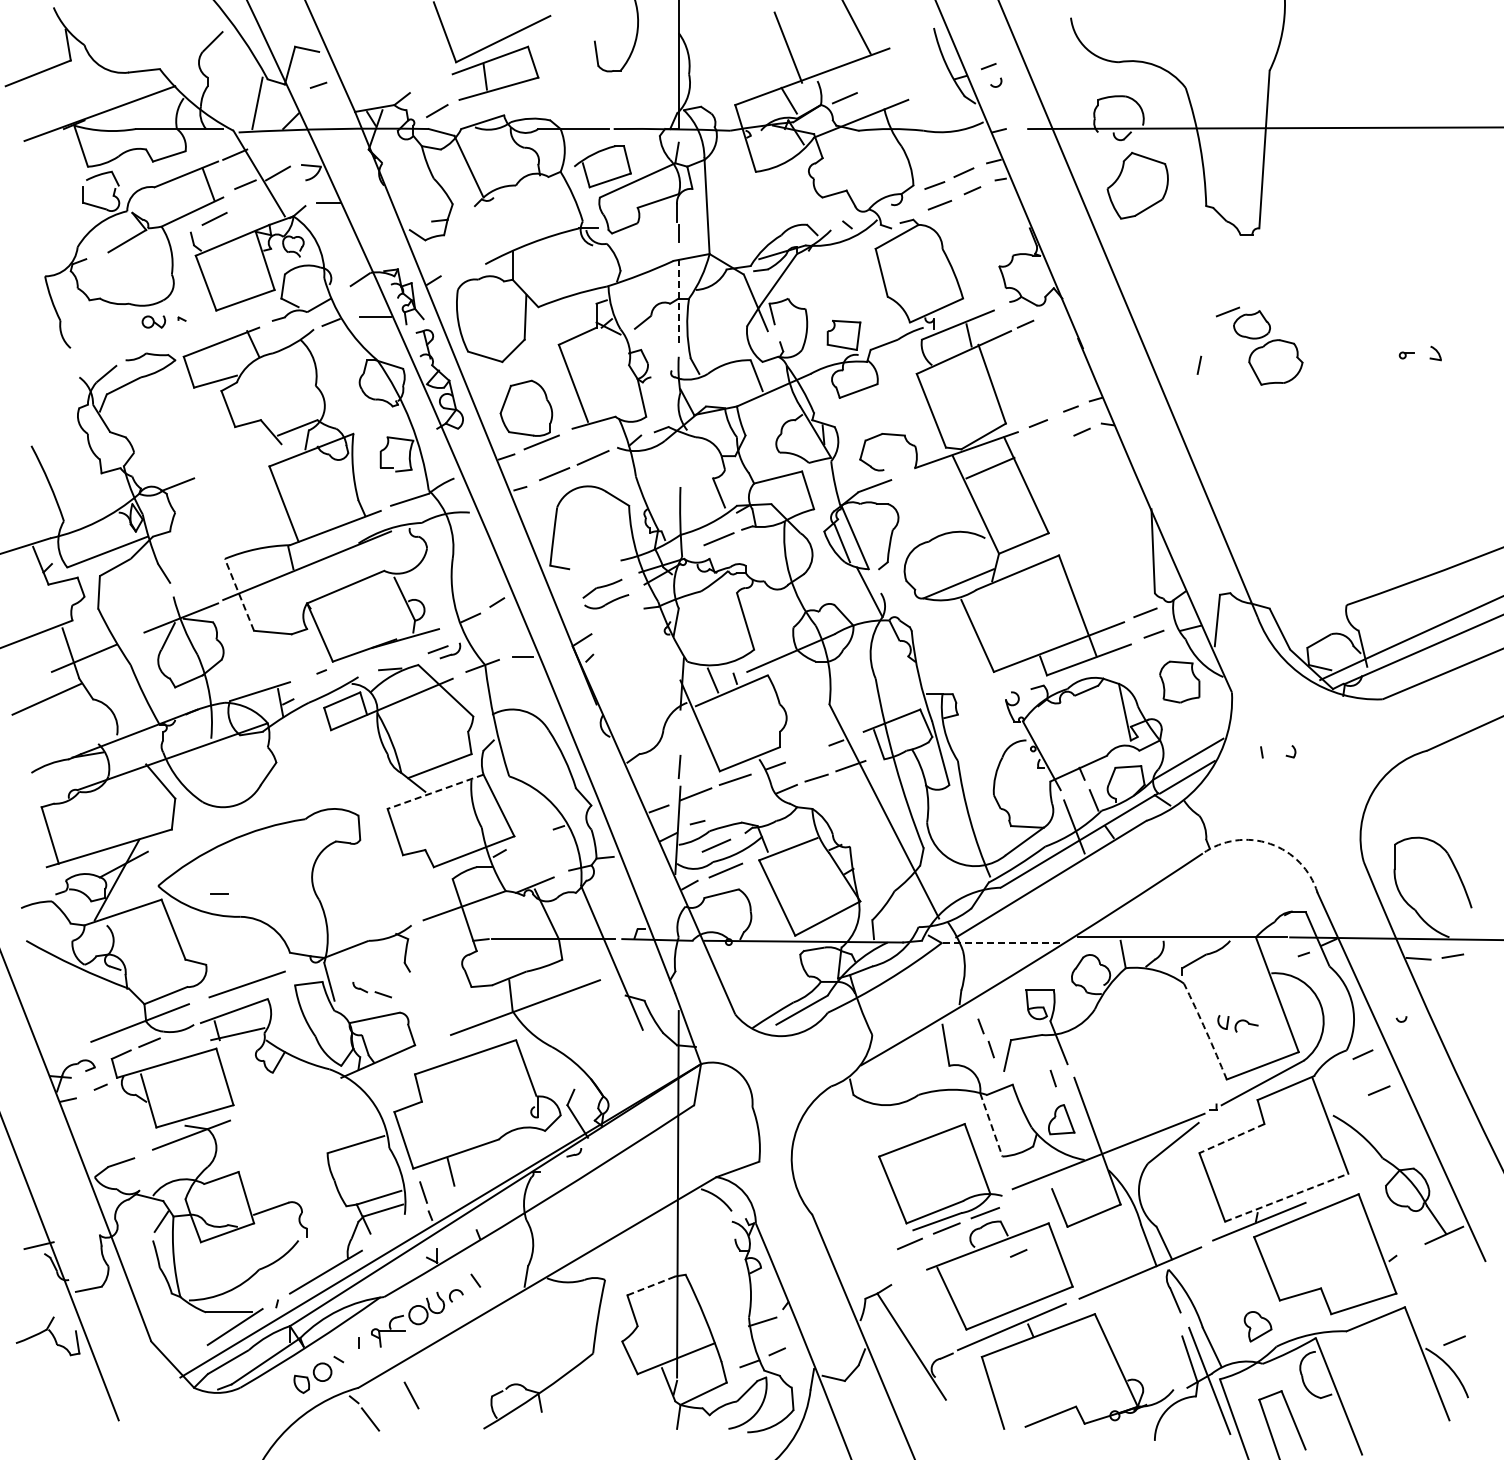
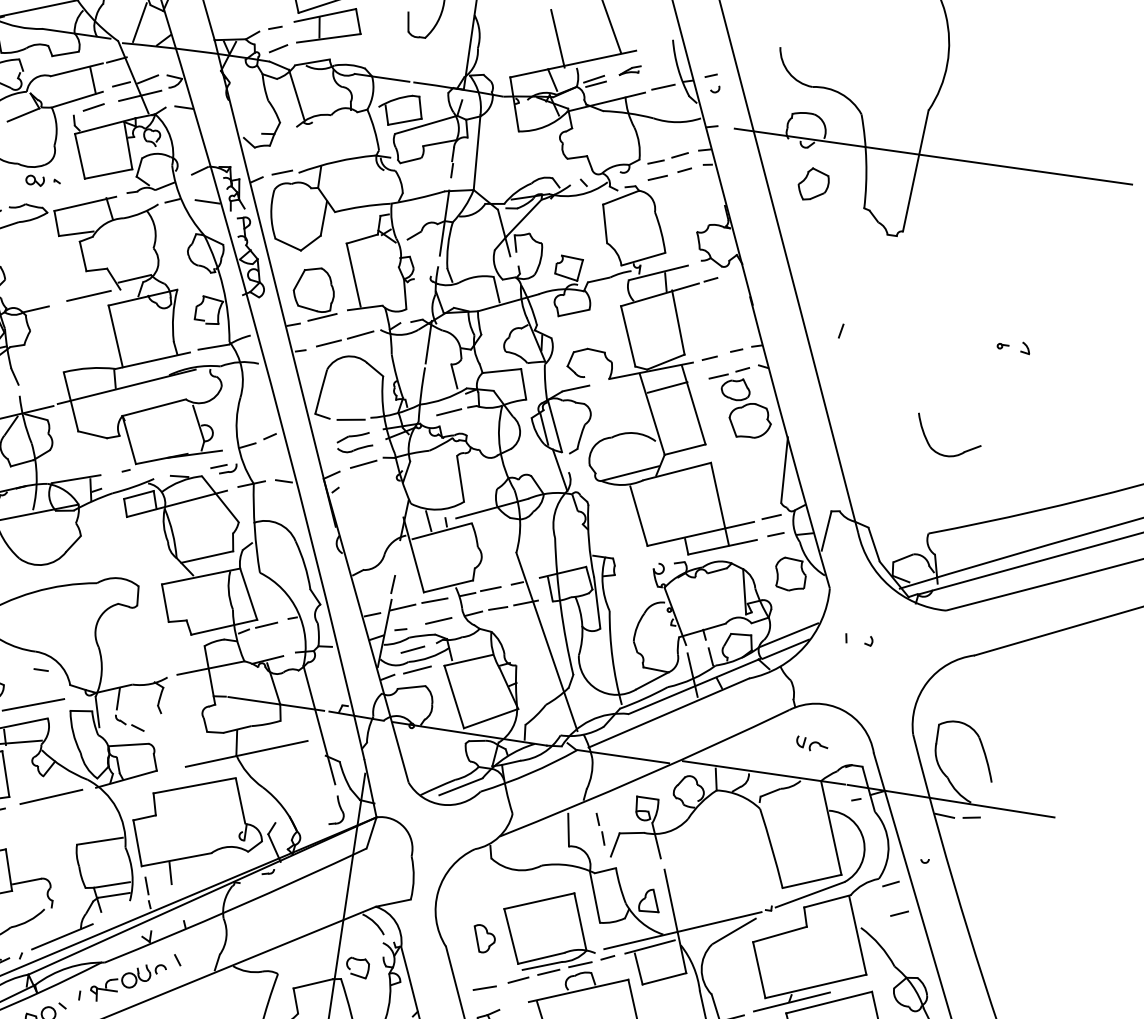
part: (885, 74) -> (630, 70), added
line: (318, 84) -> (275, 27), moved
line: (930, 89) -> (663, 87), added
line: (841, 92) -> (594, 79), added
part: (1137, 184) -> (813, 183), size x0.62
line: (270, 195) -> (139, 95), added
line: (464, 266) -> (282, 172), added
line: (678, 301) -> (444, 223), dashed -> solid
part: (1259, 345) -> (739, 406), moved
line: (680, 454) -> (428, 342), added
line: (242, 457) -> (88, 295), added
part: (1350, 502) -> (943, 454), added
line: (596, 566) -> (351, 419), added
line: (239, 594) -> (71, 401), dashed -> solid
line: (620, 620) -> (363, 464), added
line: (803, 754) -> (490, 588), added
line: (435, 791) -> (201, 576), dashed -> solid
line: (743, 804) -> (438, 620), added
line: (527, 841) -> (266, 625), added
arc: (1270, 843) -> (842, 709), dashed -> solid
line: (219, 893) -> (41, 669), moved
line: (1002, 942) -> (623, 756), dashed -> solid
line: (353, 961) -> (118, 698), added
part: (1237, 1023) -> (811, 744), moved
arc: (1206, 1031) -> (772, 848), dashed -> solid
part: (650, 1062) -> (337, 810), added
line: (1052, 1078) -> (647, 867), removed
line: (286, 1097) -> (51, 796), added
line: (991, 1124) -> (595, 896), dashed -> solid
line: (1231, 1138) -> (779, 934), dashed -> solid
line: (1070, 1177) -> (650, 946), added
line: (1287, 1197) -> (816, 986), dashed -> solid
part: (858, 1198) -> (483, 939), added
line: (1018, 1253) -> (607, 957), moved
line: (868, 1259) -> (484, 987), added
part: (700, 1265) -> (353, 973), added
line: (651, 1285) -> (313, 983), dashed -> solid

